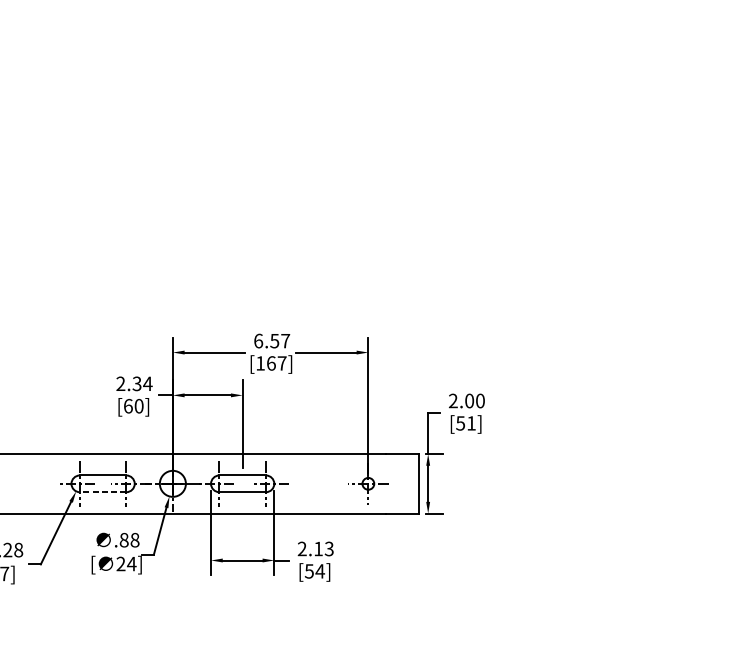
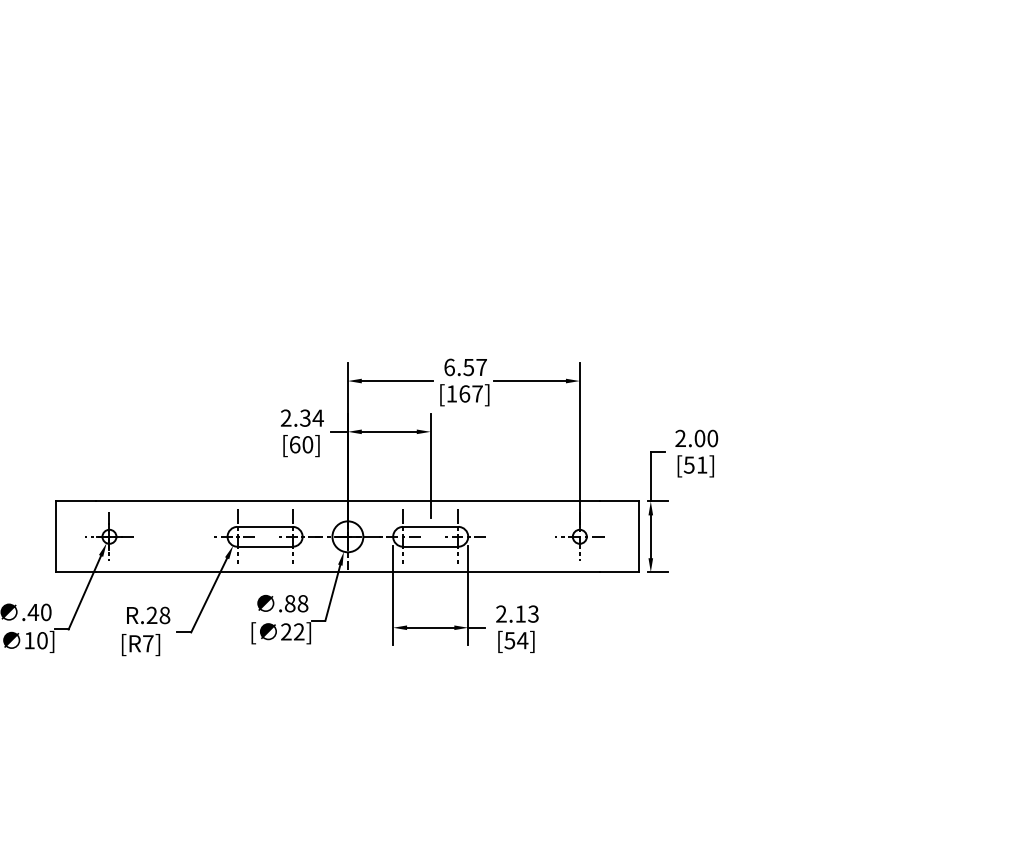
line: (103, 492) -> (265, 546), dashed -> solid
text: (131, 563) -> (298, 631), 24] -> 22]

